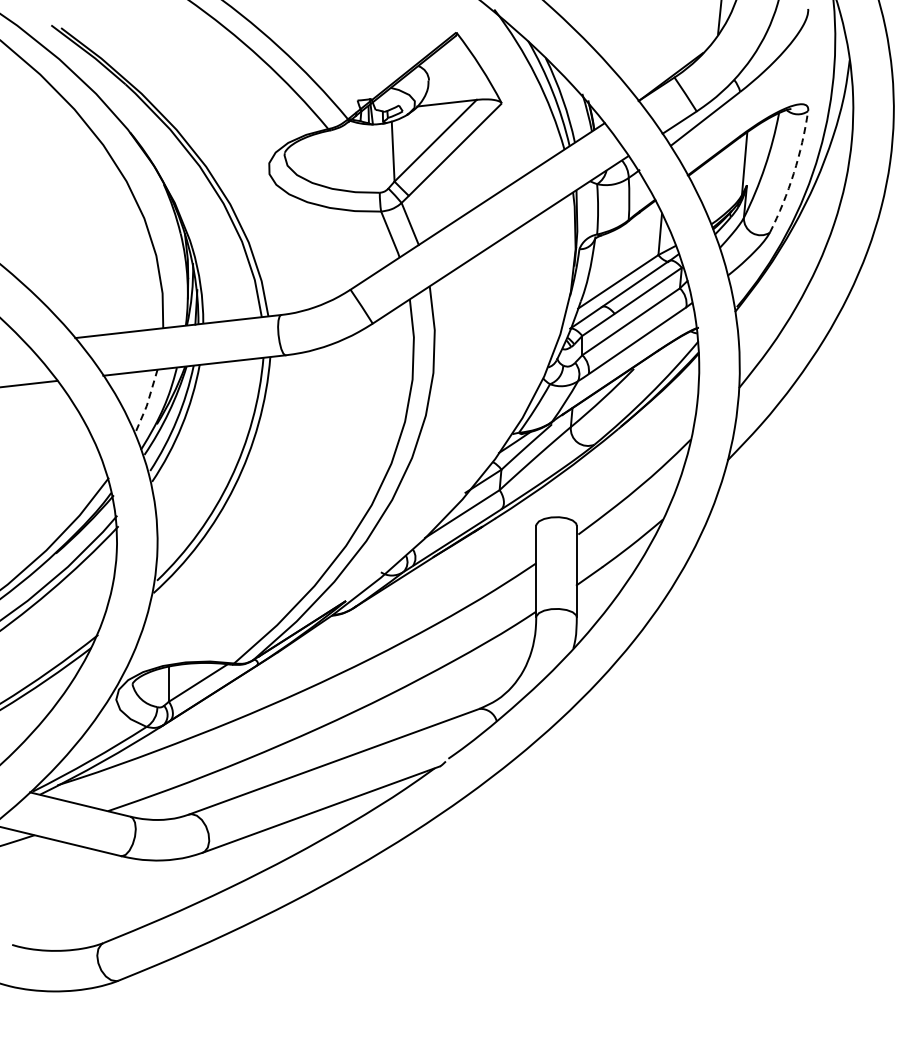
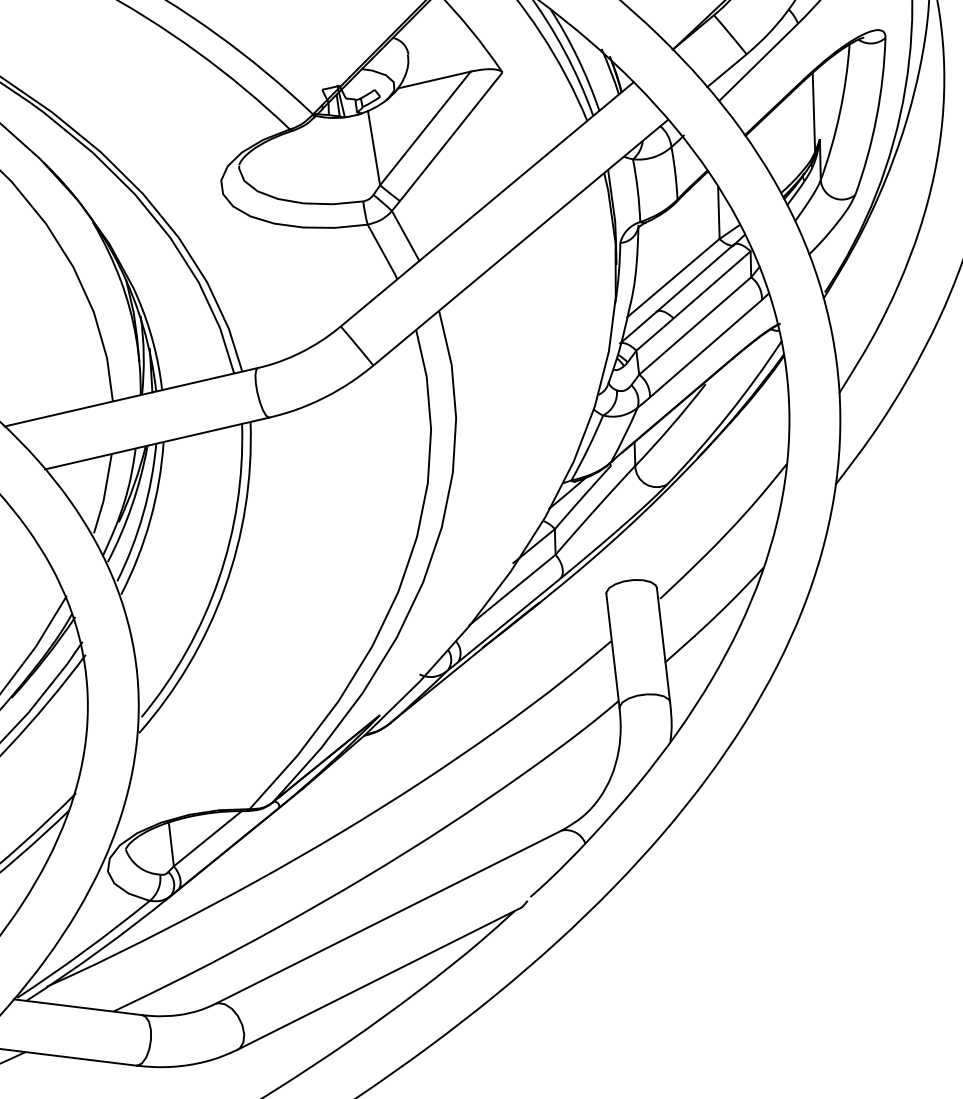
arc: (793, 173) -> (876, 117), dashed -> solid
line: (148, 401) -> (105, 494), dashed -> solid

